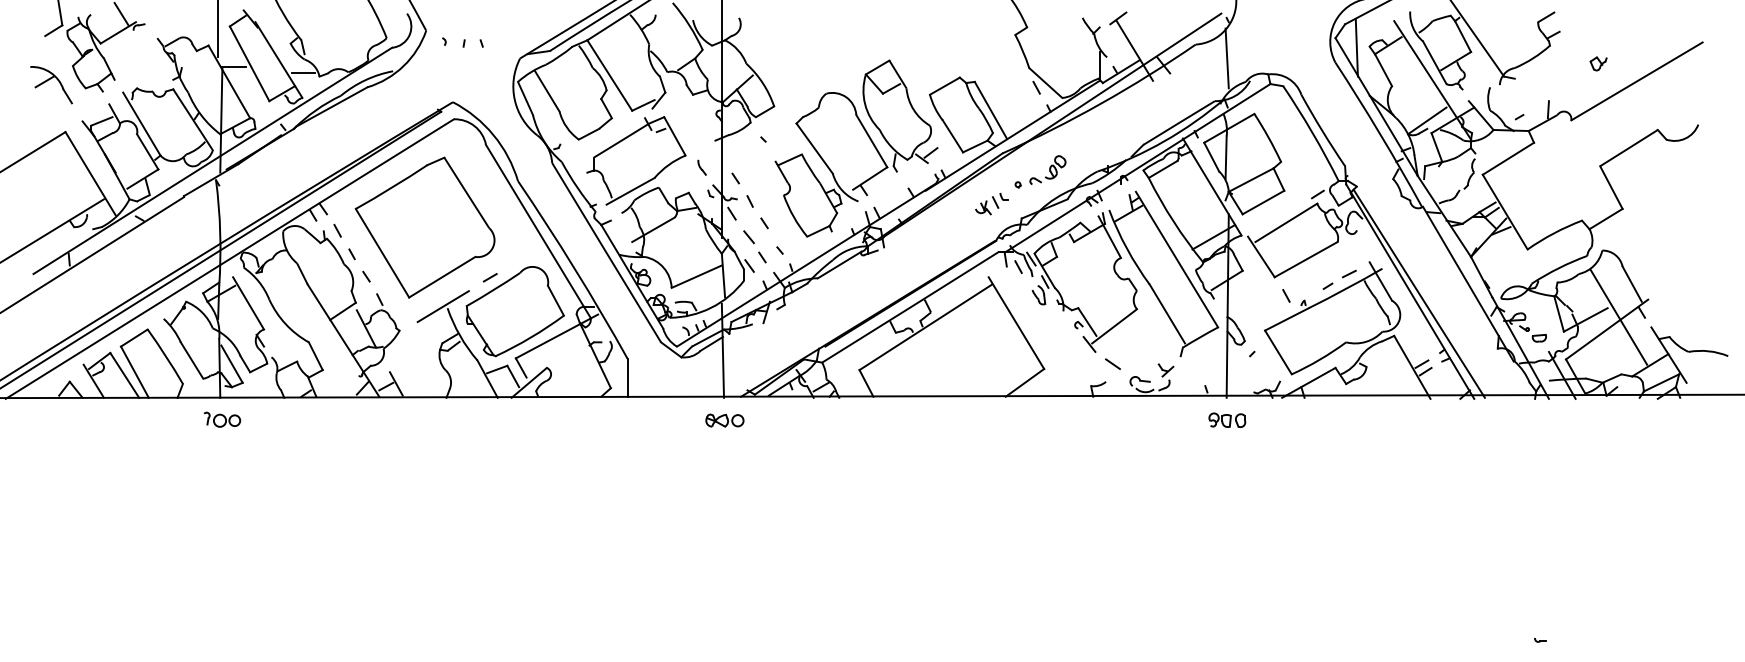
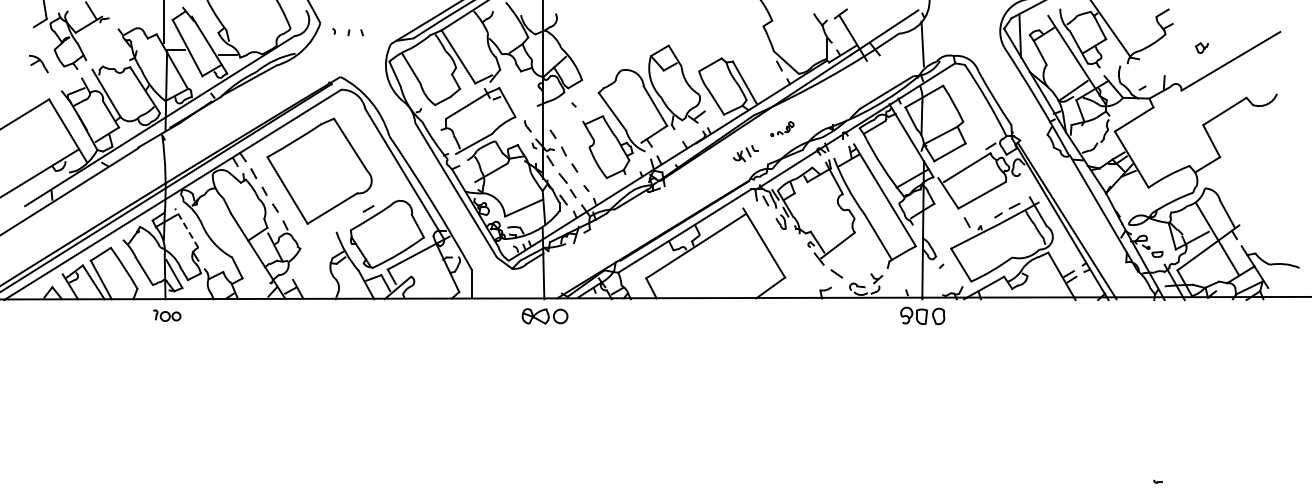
part: (51, 84) -> (38, 63), size x0.6
part: (1040, 170) -> (782, 128), size x0.6
line: (248, 303) -> (186, 228), solid -> dashed
line: (443, 306) -> (333, 230), removed
part: (724, 420) -> (544, 316), size x1.6
part: (1226, 420) -> (922, 316), size x1.6

